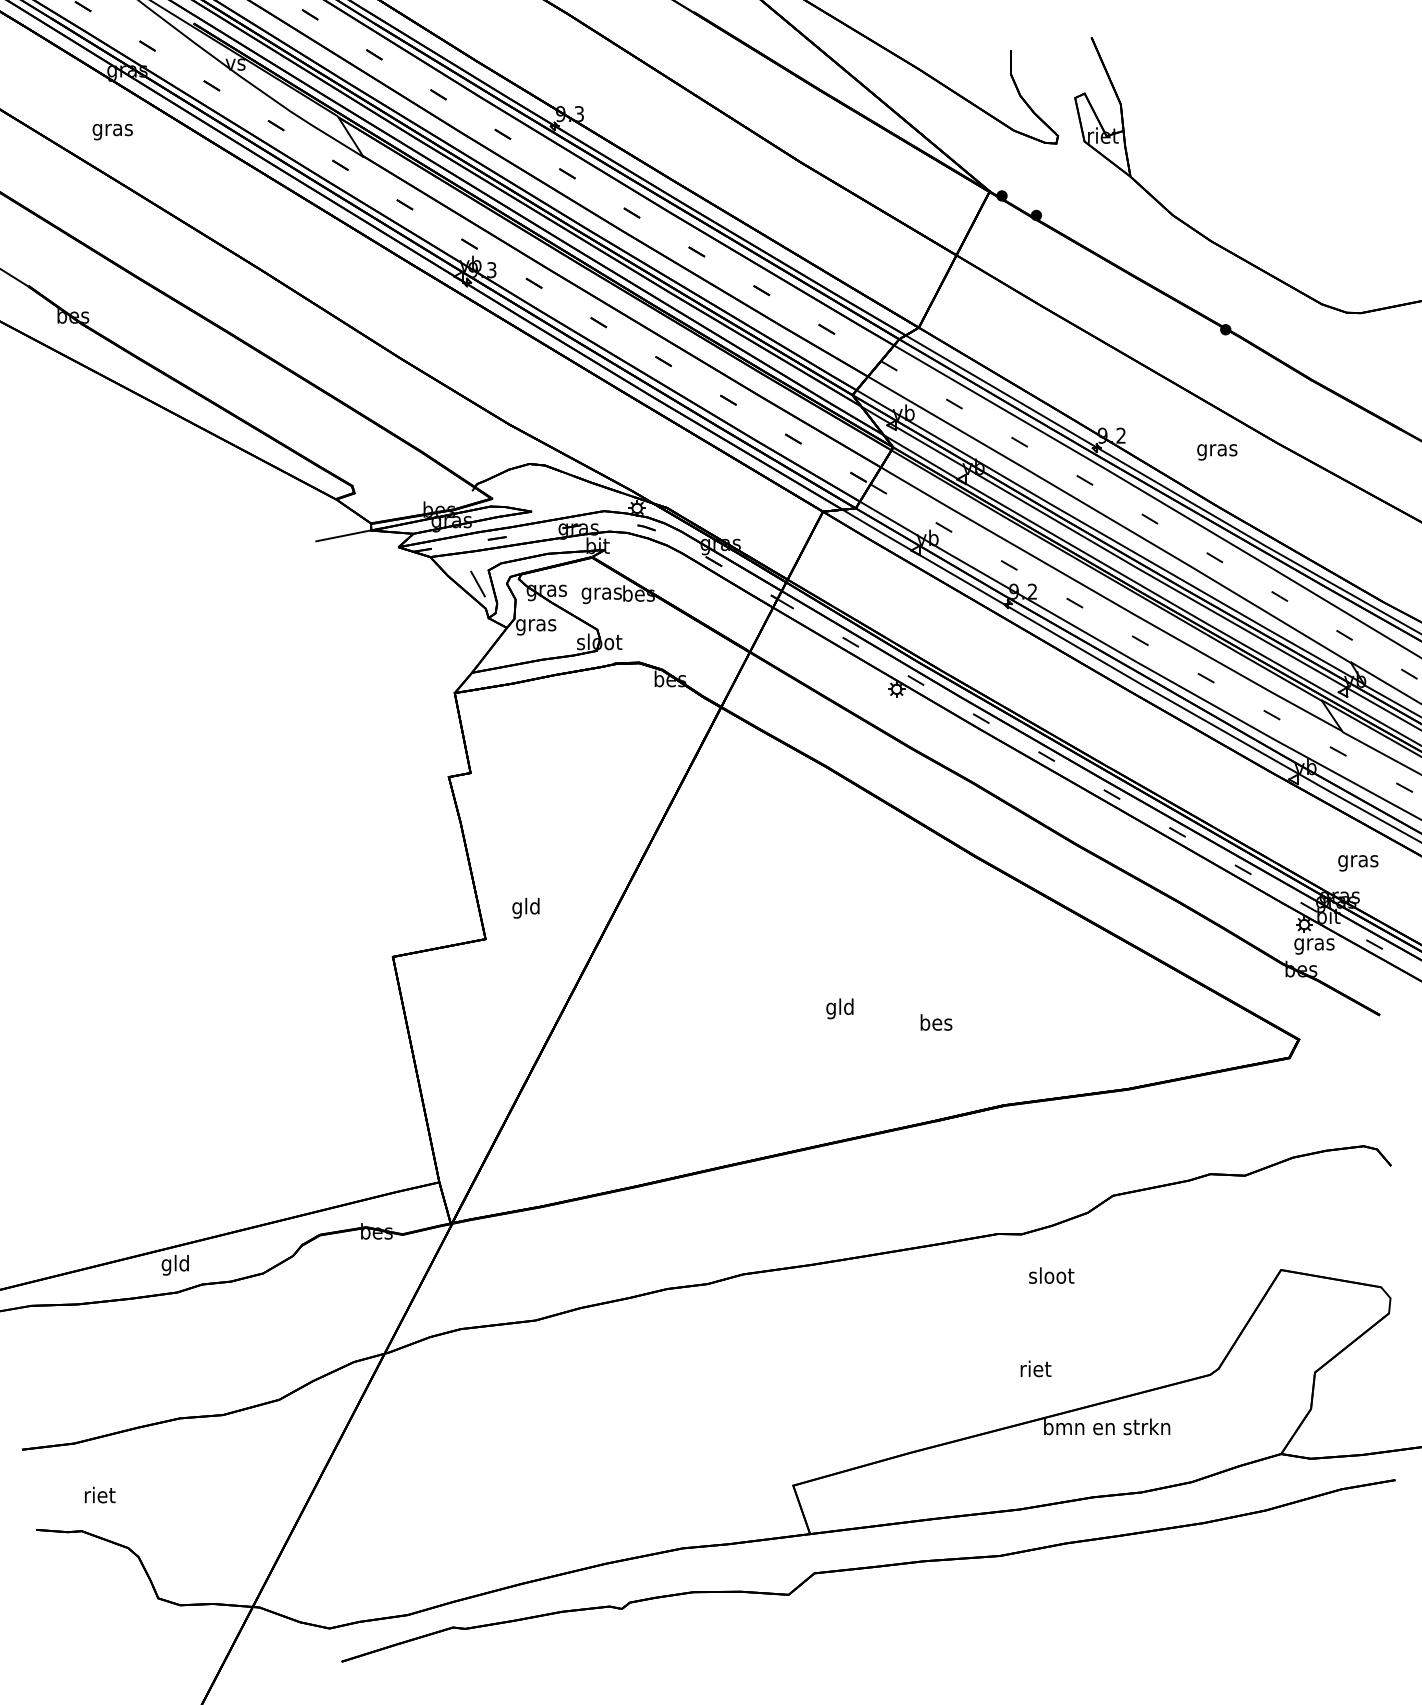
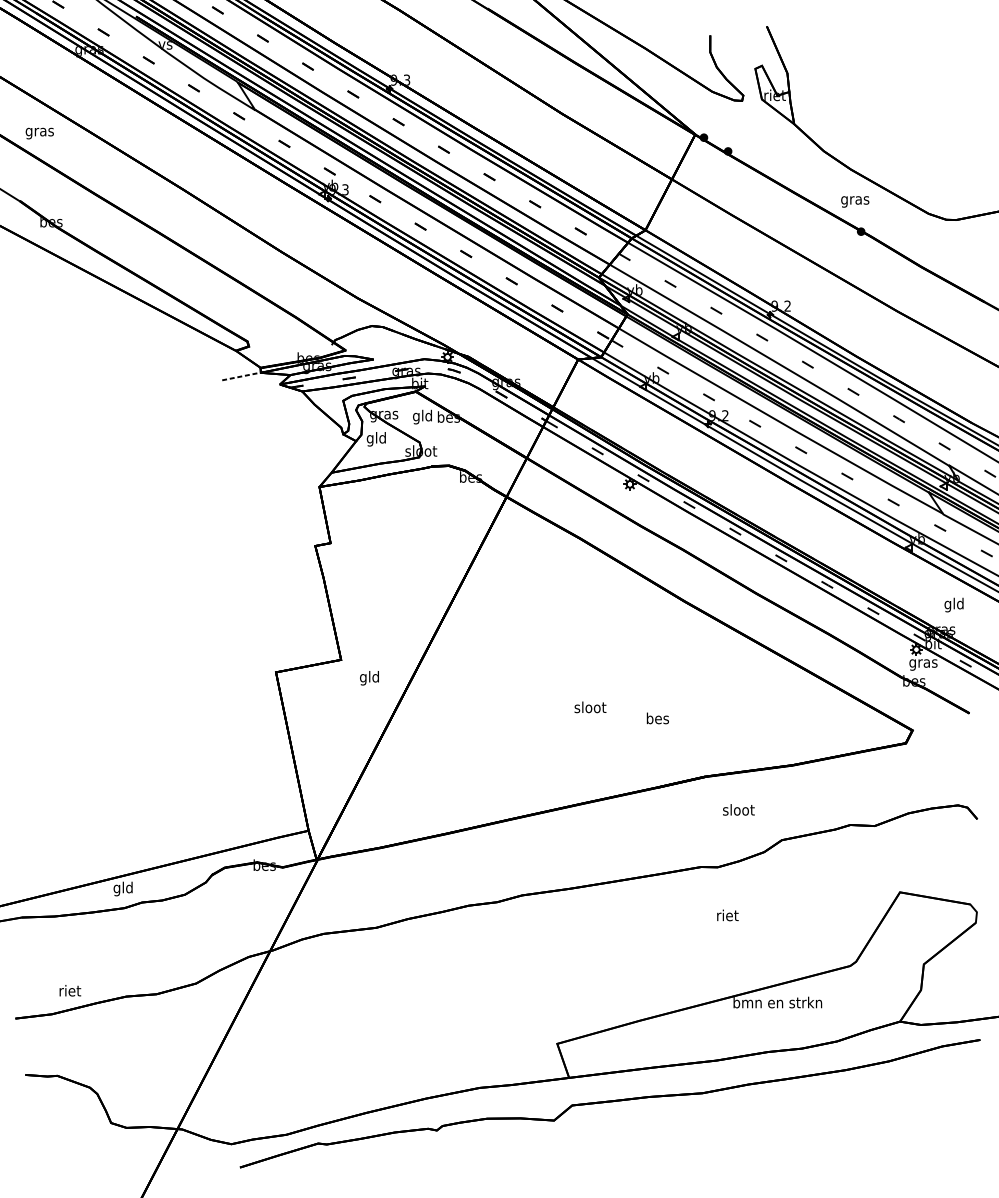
text: (112, 131) -> (39, 133), moved
text: (1217, 452) -> (855, 202), moved
line: (348, 534) -> (244, 375), solid -> dashed
line: (477, 583) -> (335, 410), removed
text: (601, 593) -> (422, 417), gras -> gld
text: (536, 624) -> (376, 438), gras -> gld
text: (1358, 860) -> (954, 604), gras -> gld
text: (525, 908) -> (369, 678), moved
text: (840, 1008) -> (590, 708), gld -> sloot
text: (1051, 1275) -> (738, 809), moved
text: (1035, 1368) -> (727, 915), moved
text: (100, 1494) -> (70, 990), moved

